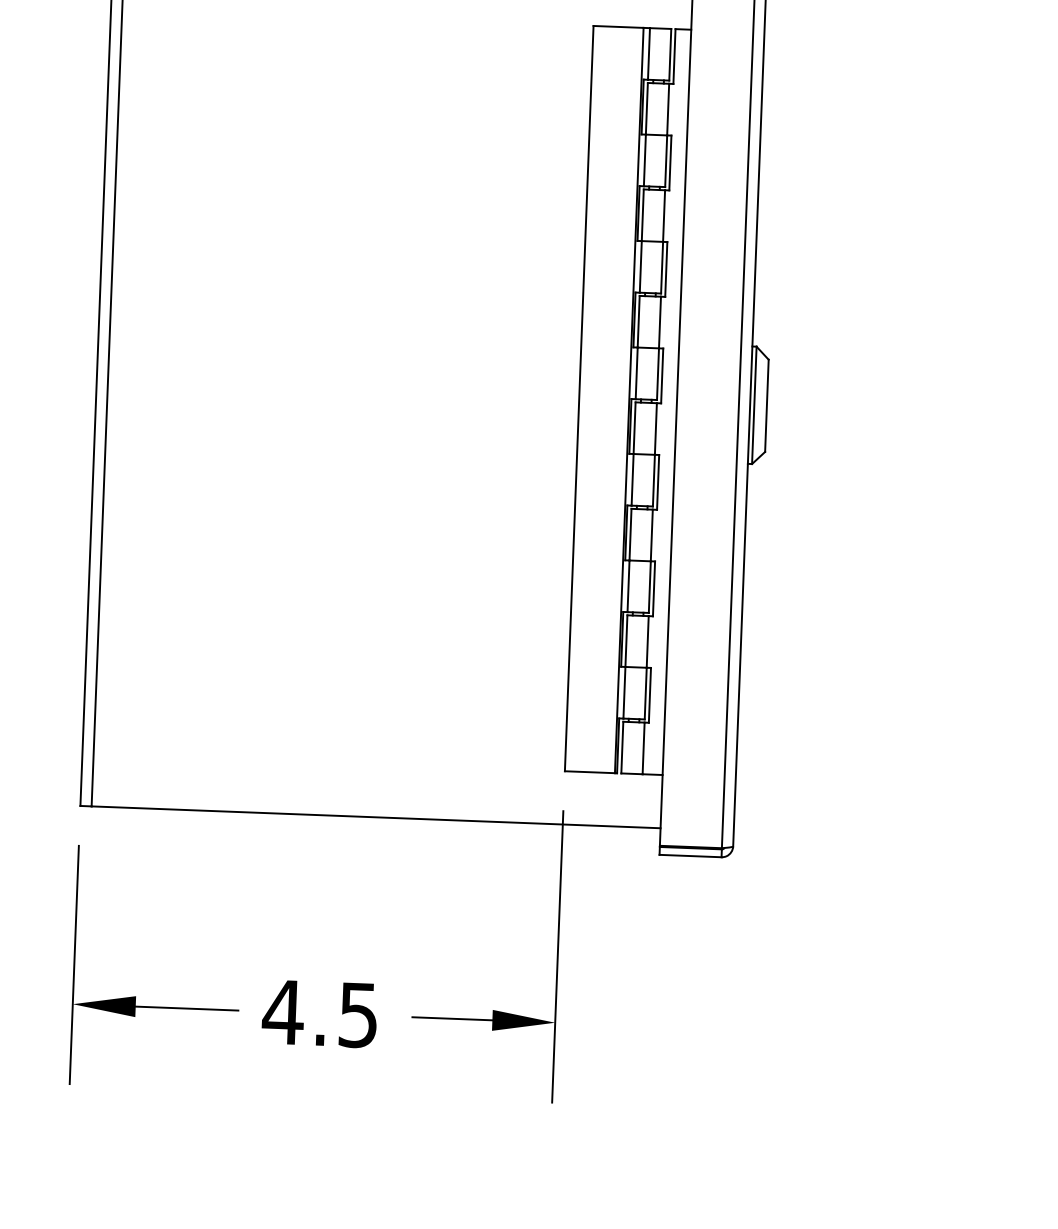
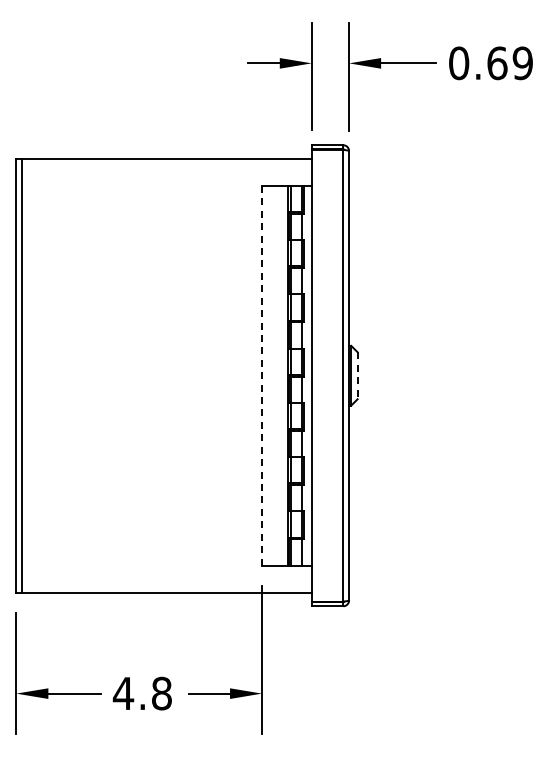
line: (580, 398) -> (262, 375), solid -> dashed
line: (766, 407) -> (357, 376), solid -> dashed
text: (357, 1014) -> (161, 693), 4.5 -> 4.8

